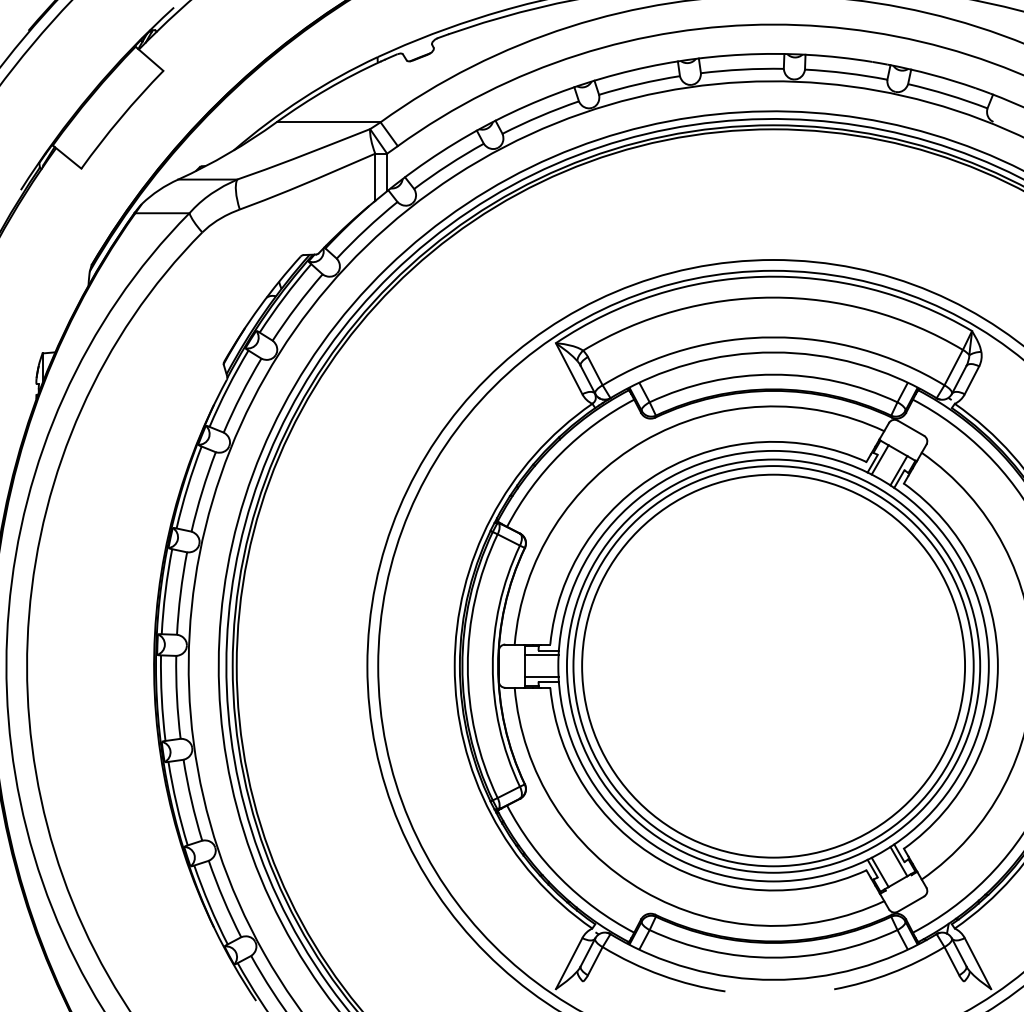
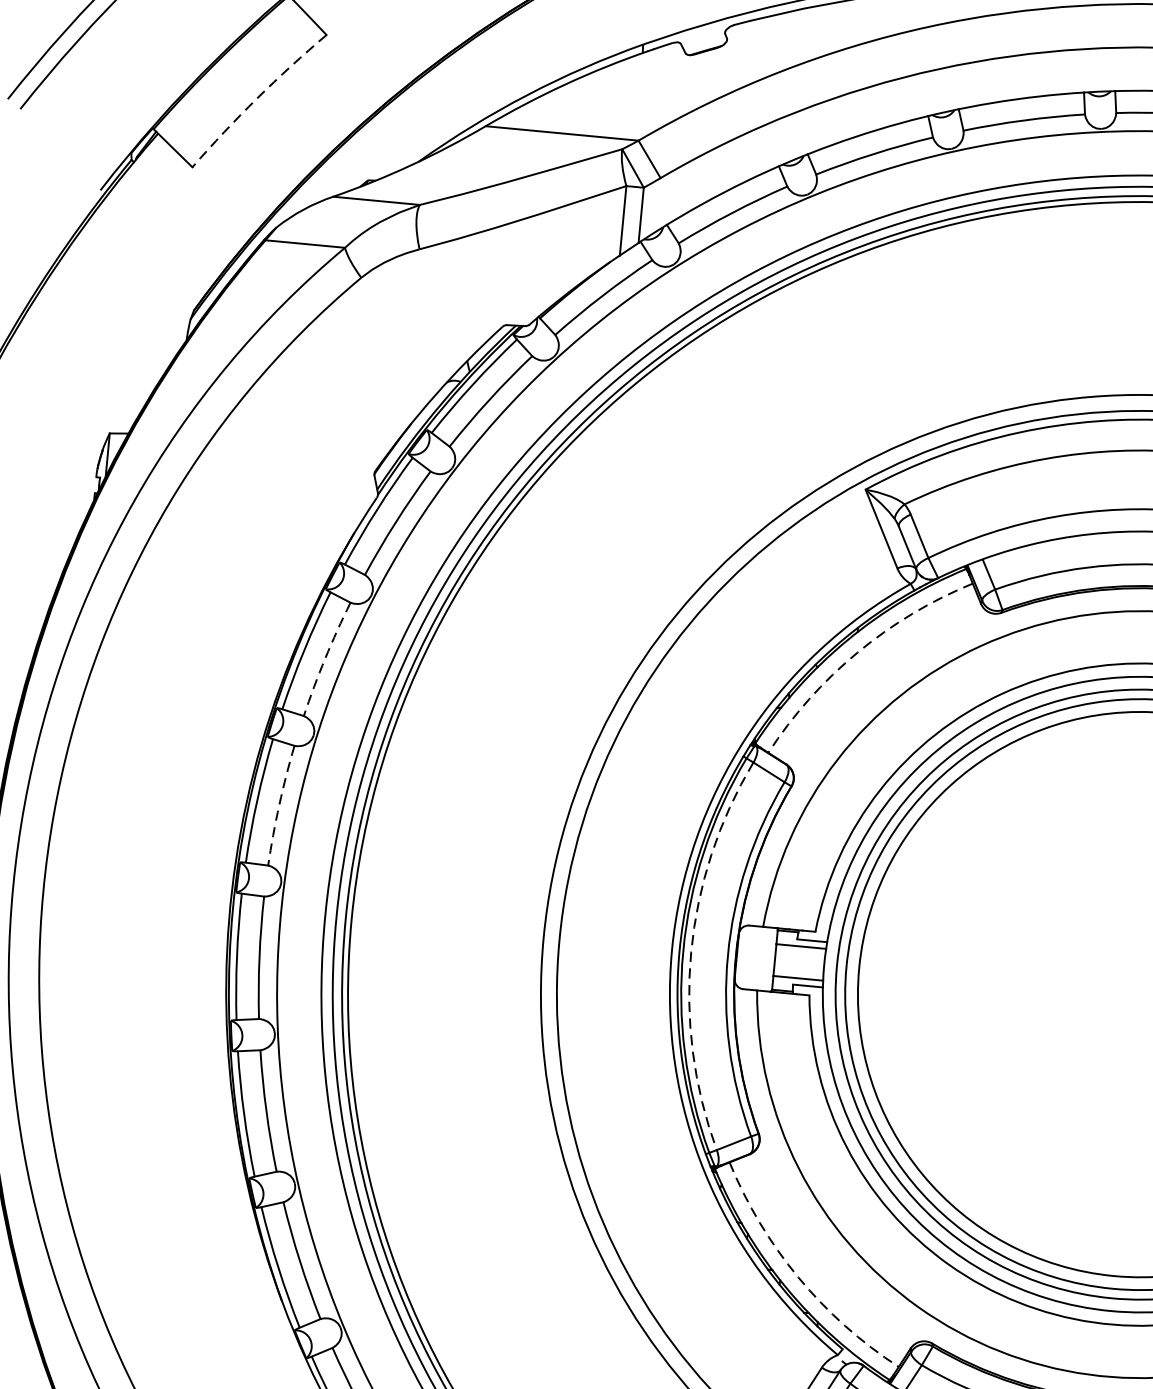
arc: (120, 118) -> (256, 98), solid -> dashed
arc: (560, 453) -> (857, 652), solid -> dashed
arc: (202, 491) -> (325, 658), solid -> dashed
arc: (180, 593) -> (279, 805), solid -> dashed
arc: (467, 666) -> (690, 952), solid -> dashed
arc: (560, 878) -> (797, 1277), solid -> dashed

